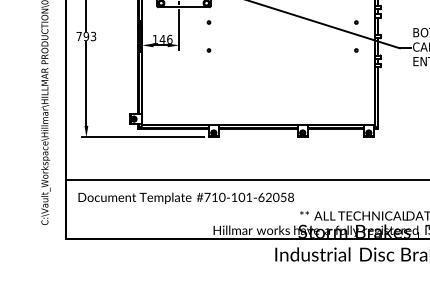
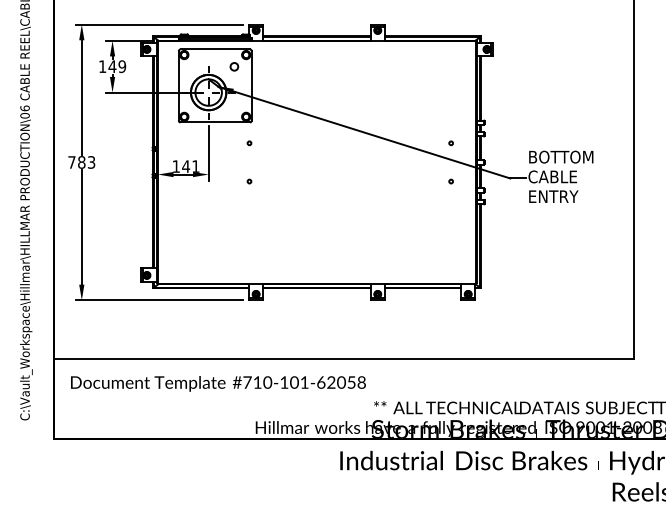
text: (86, 36) -> (81, 162), 793 -> 783
text: (169, 39) -> (195, 166), 146 -> 141

